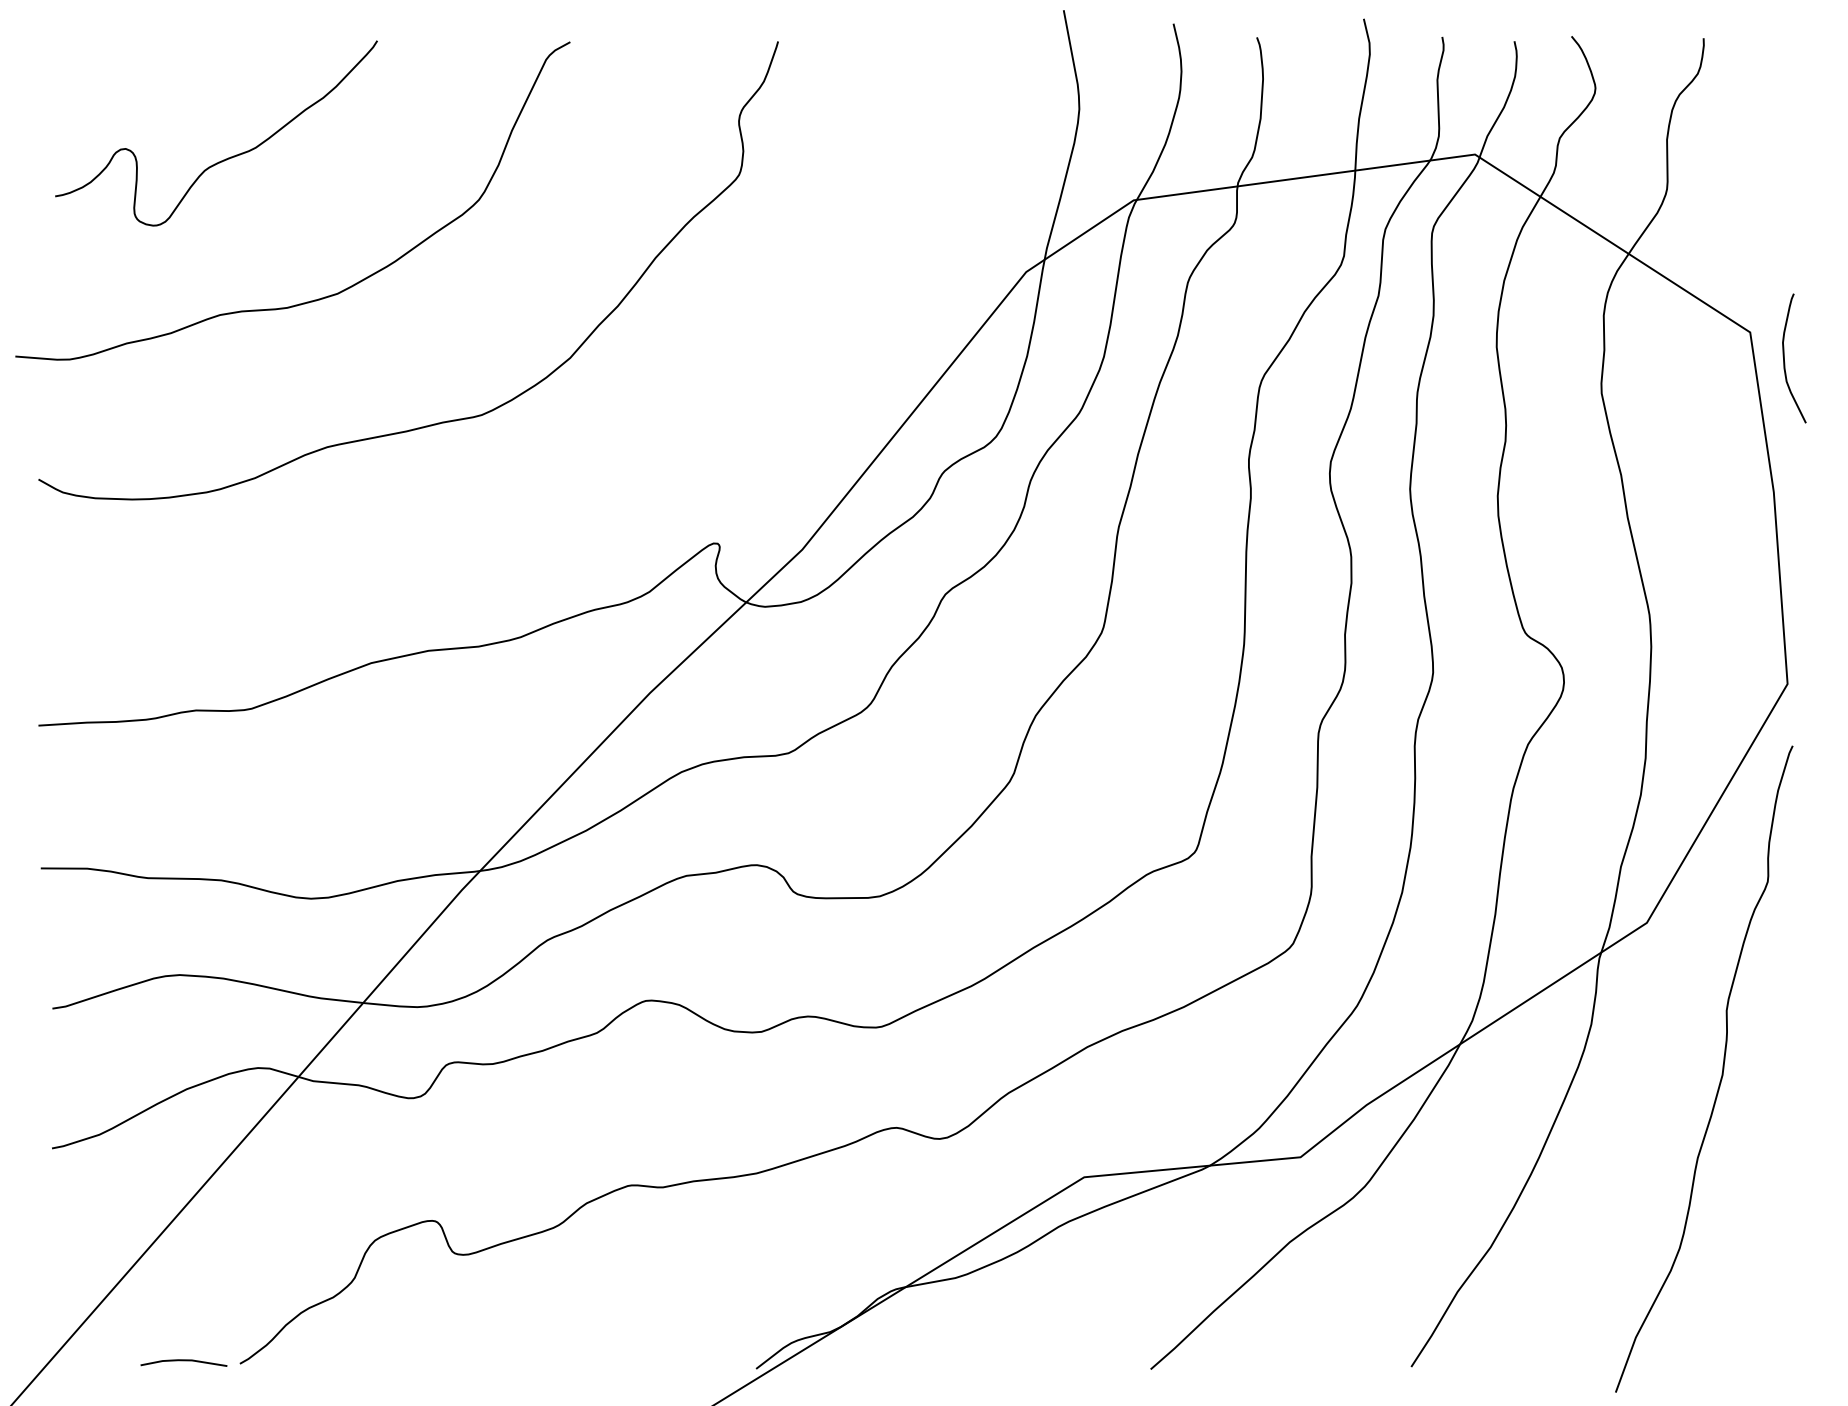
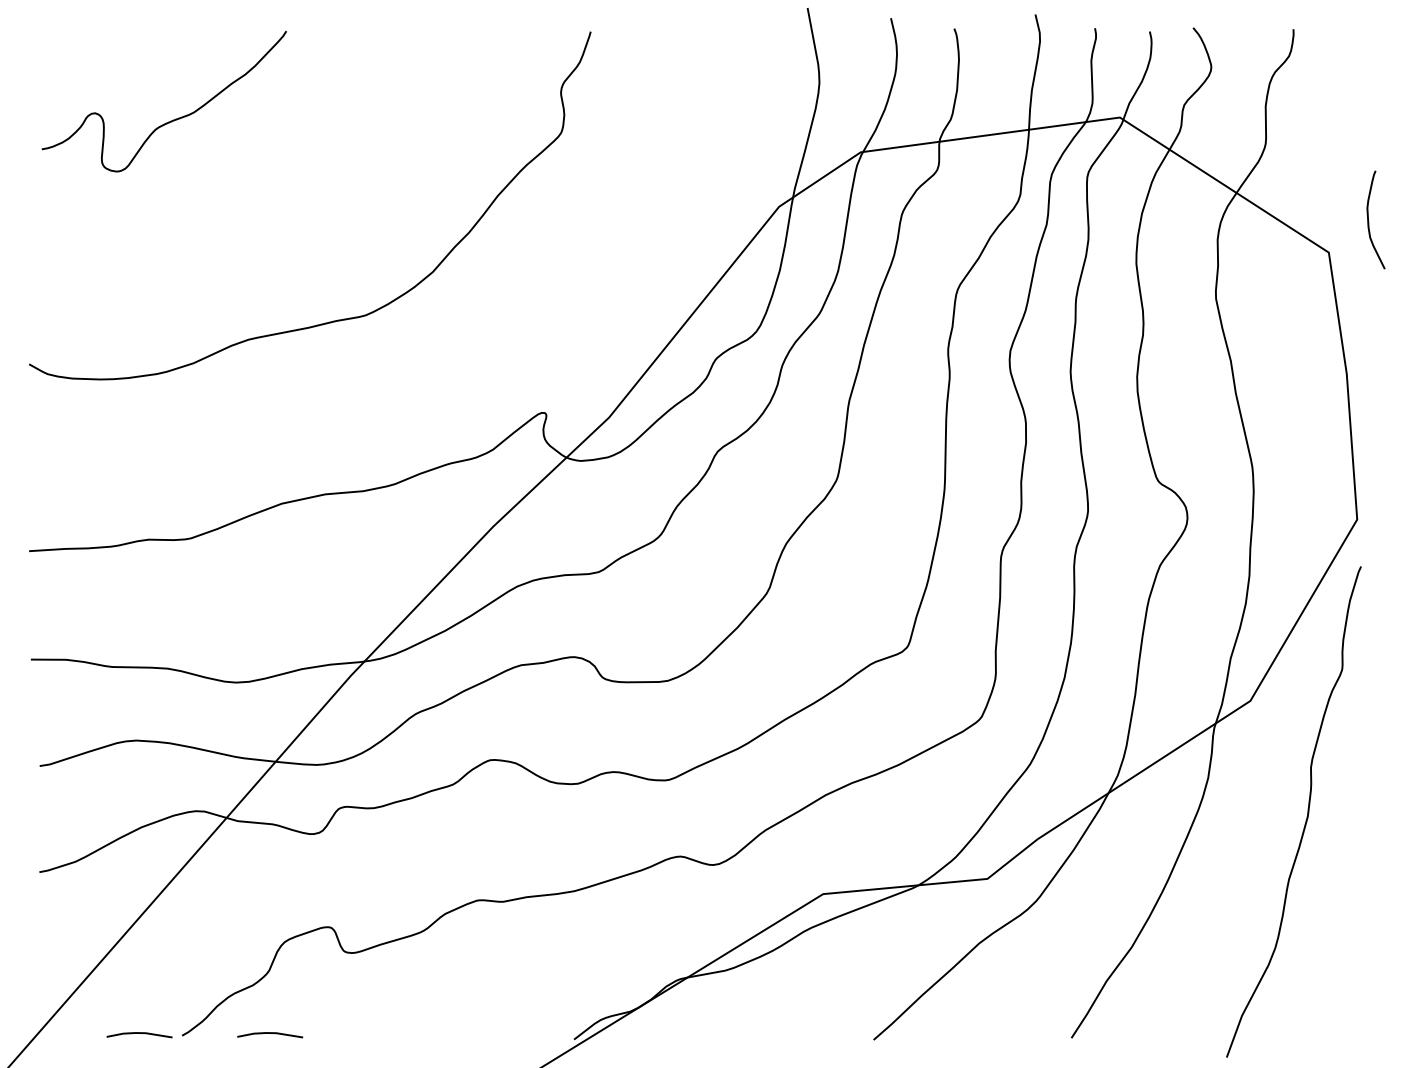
curve: (324, 296) -> (246, 225), removed
curve: (1785, 362) -> (1369, 223), moved
line: (355, 1361) -> (269, 1033), added

